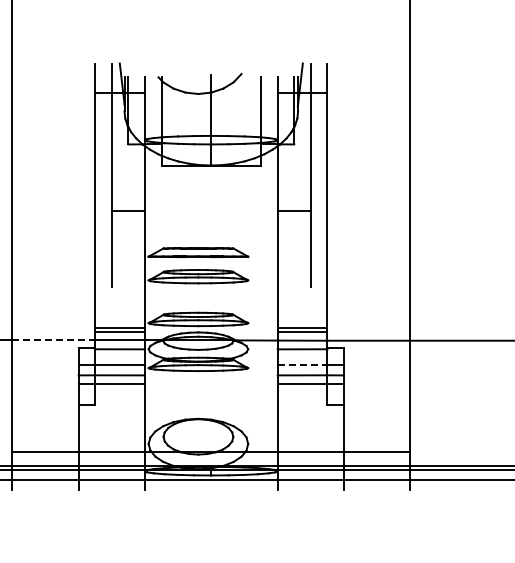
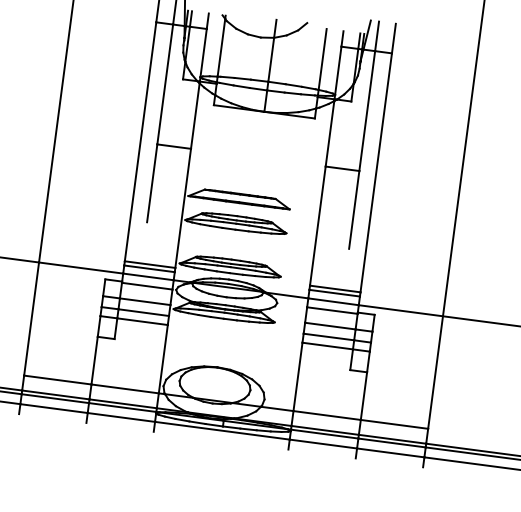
line: (54, 340) -> (81, 268), dashed -> solid
line: (302, 364) -> (330, 325), dashed -> solid

